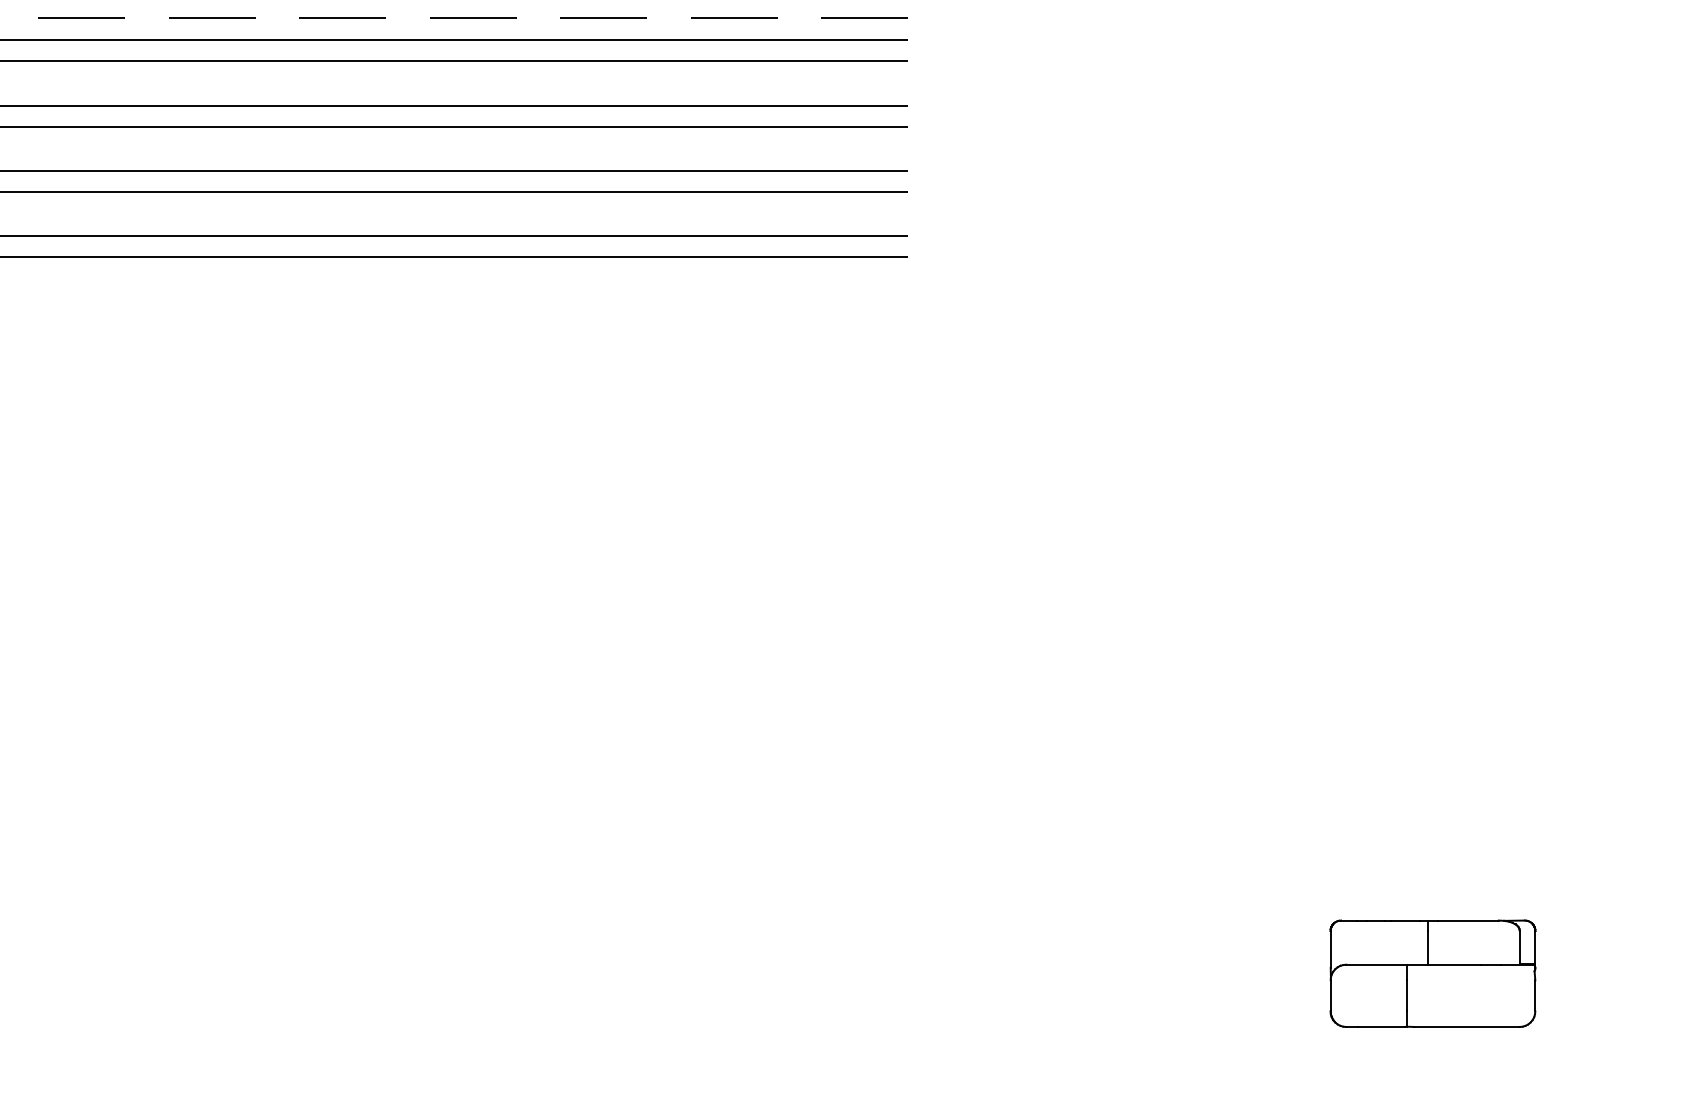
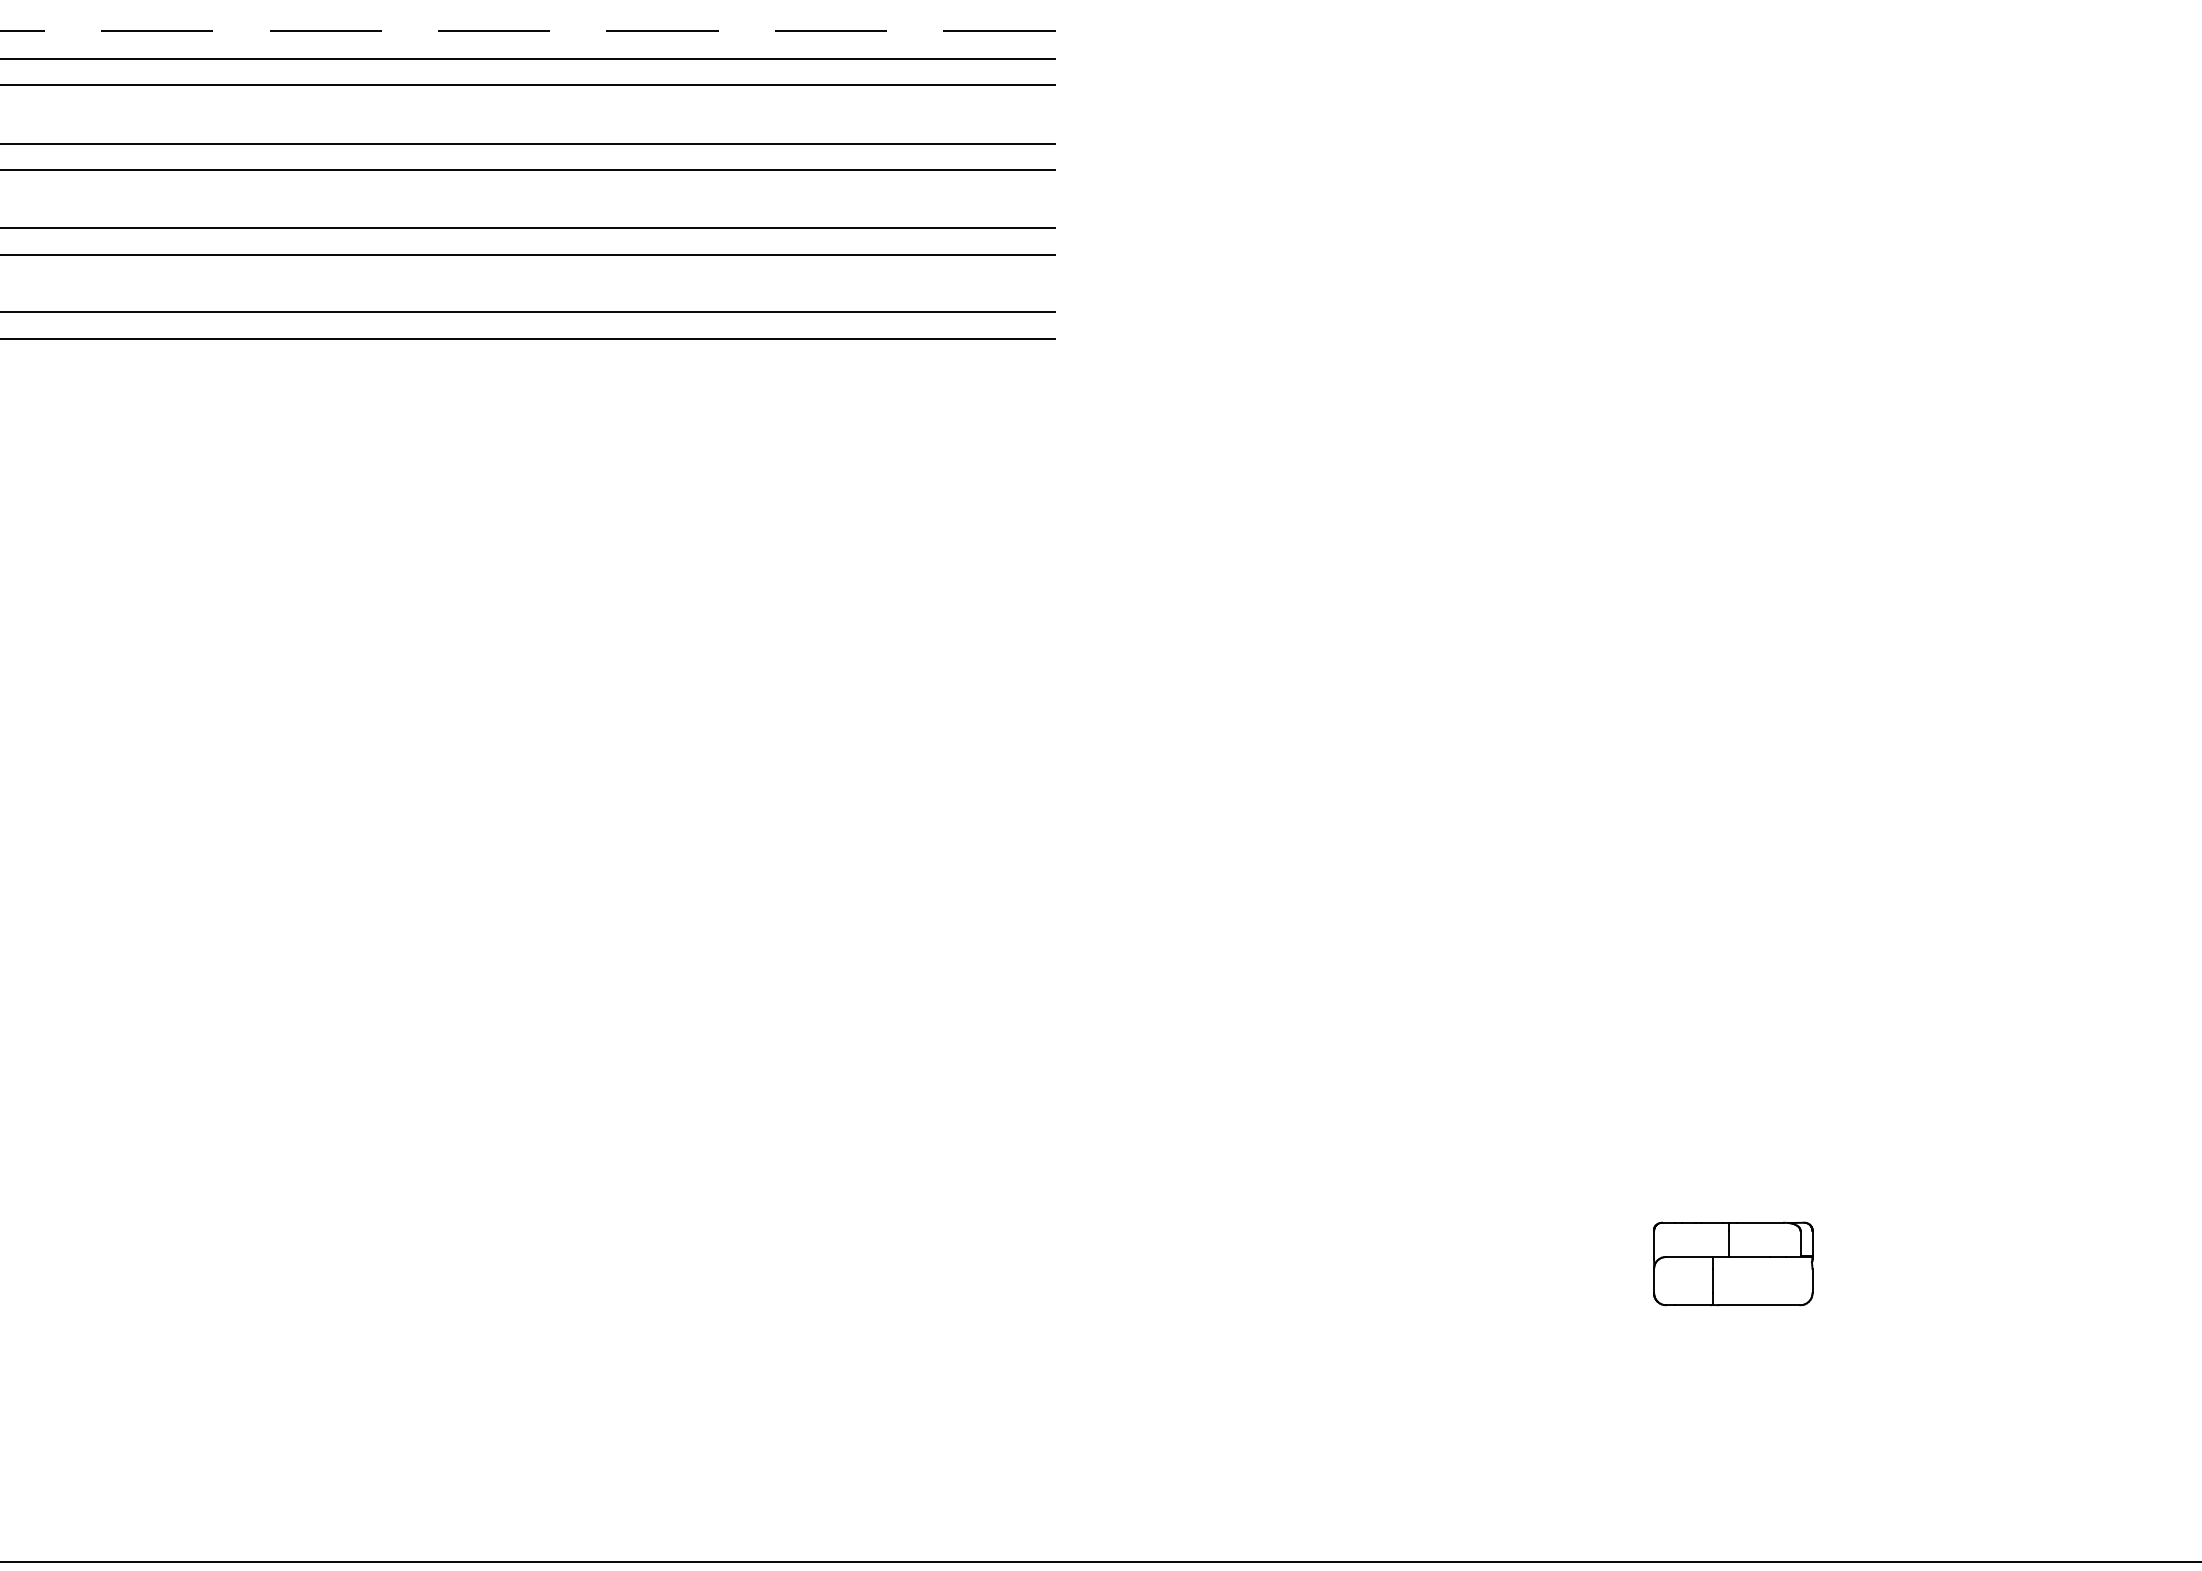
part: (1433, 973) -> (1733, 1263), size x0.6

